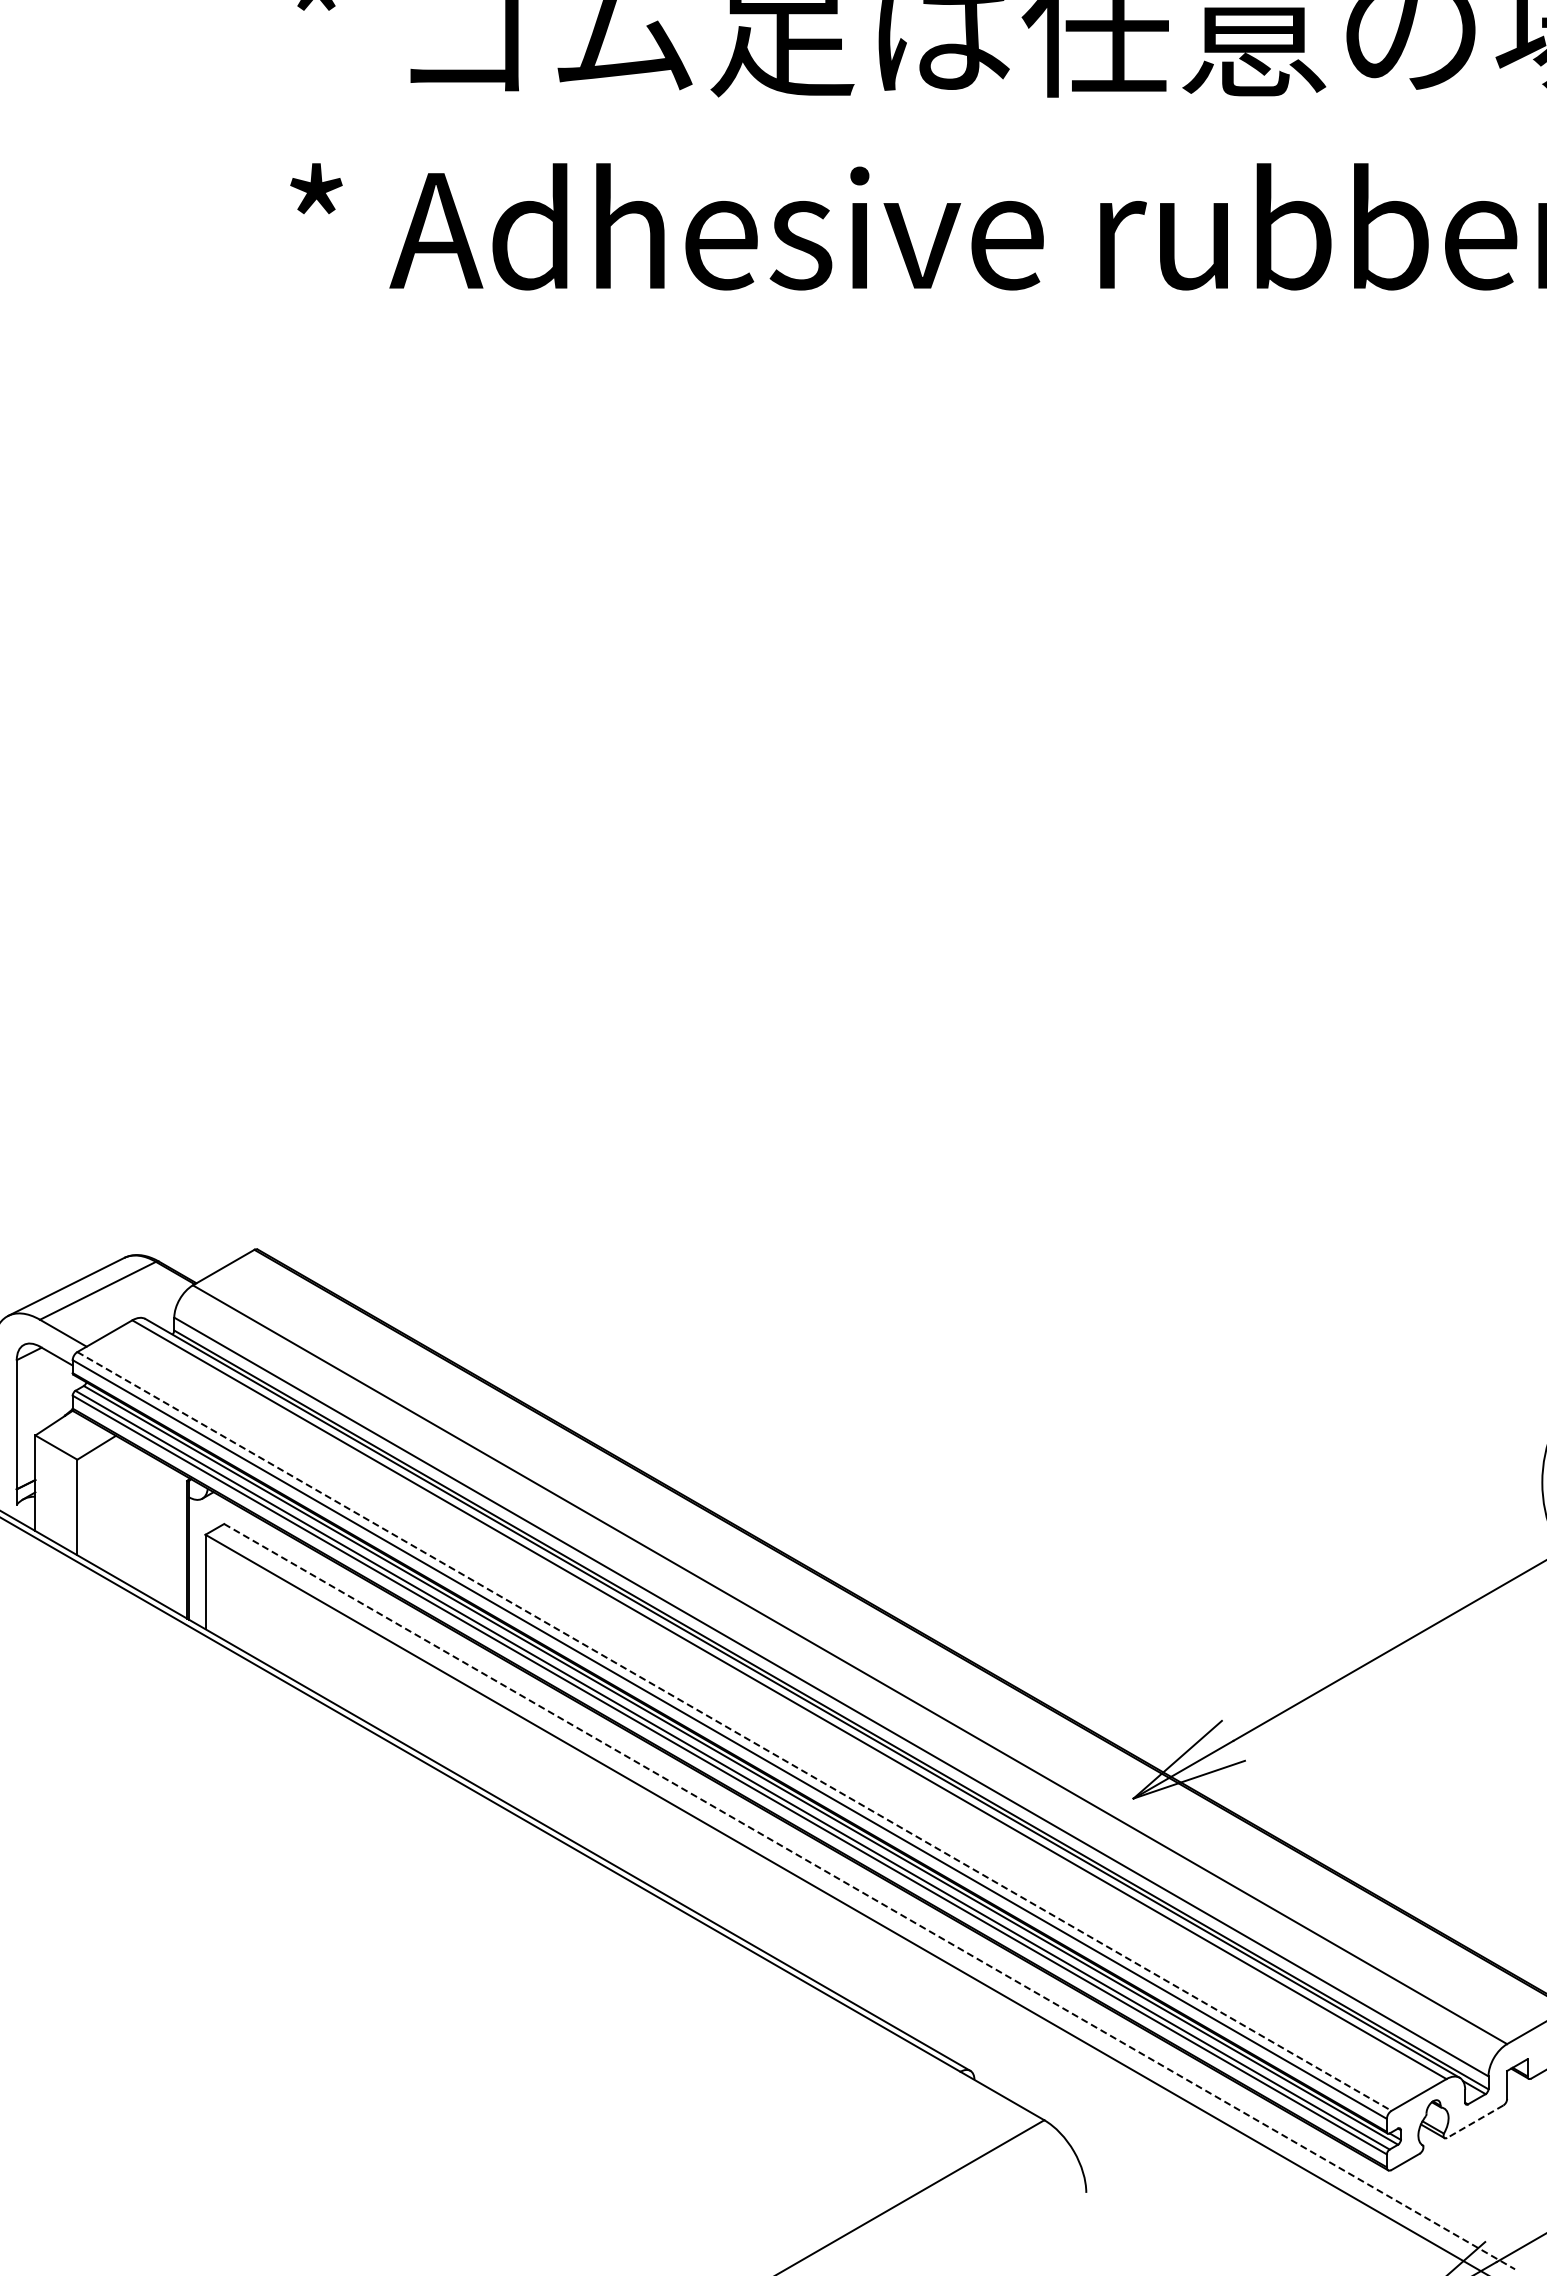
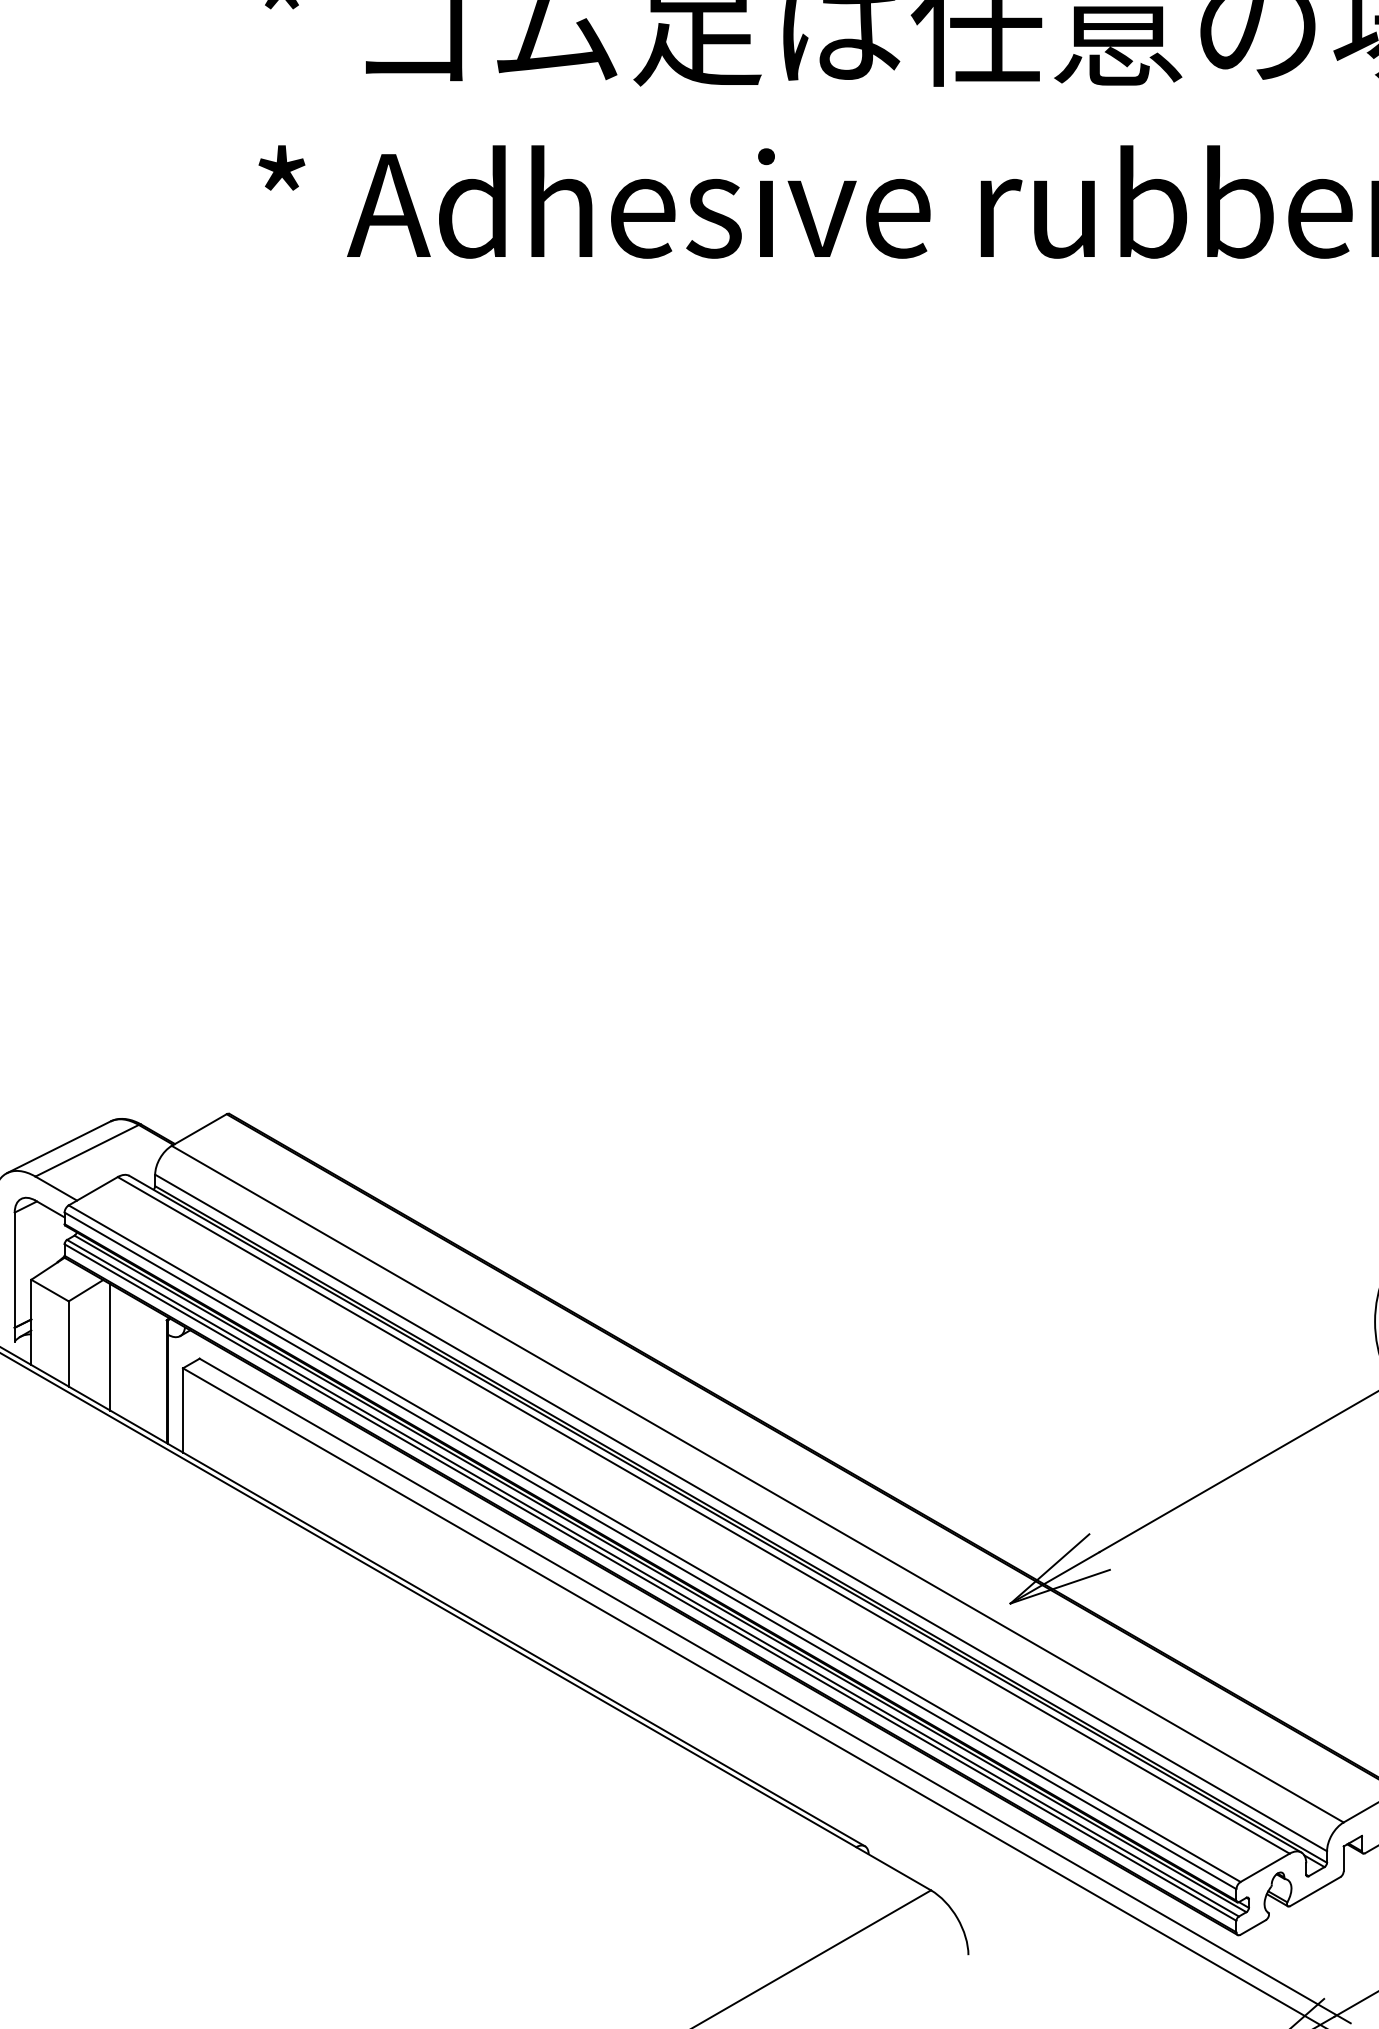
line: (123, 1511) -> (109, 1347), added
line: (734, 1731) -> (654, 1543), dashed -> solid
line: (870, 1896) -> (775, 1690), dashed -> solid
line: (1474, 2121) -> (1314, 1891), dashed -> solid

